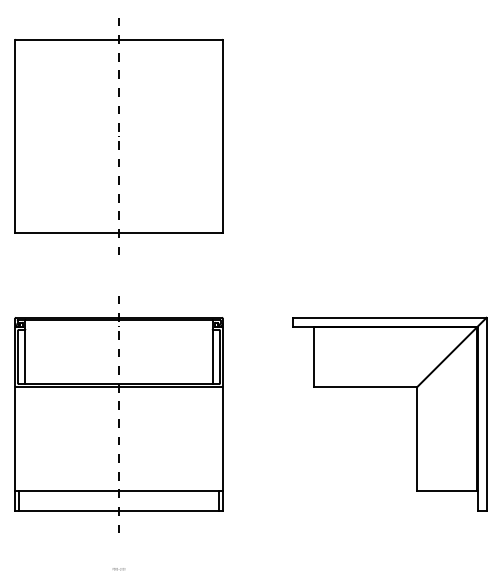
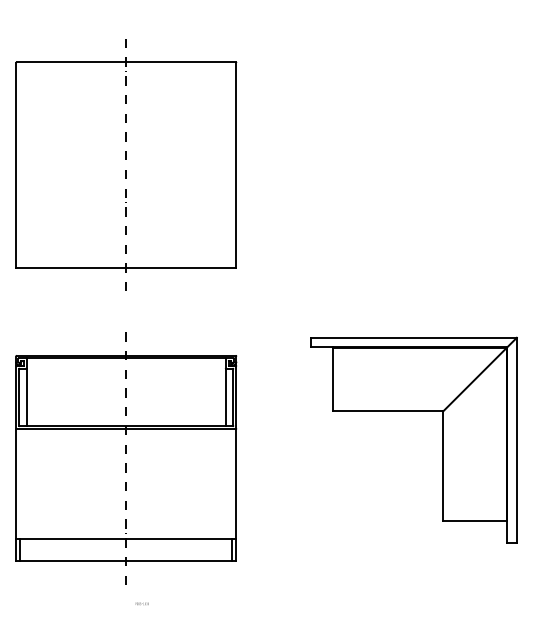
part: (119, 135) -> (126, 164), moved
part: (119, 414) -> (126, 458), moved
text: (118, 568) -> (141, 603), moved

